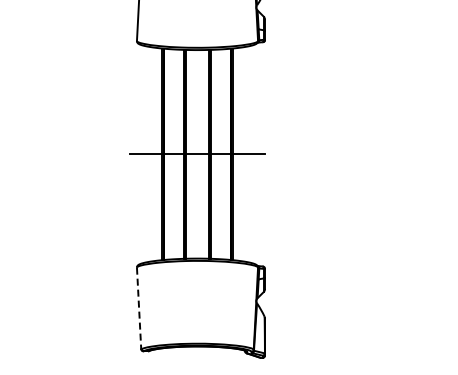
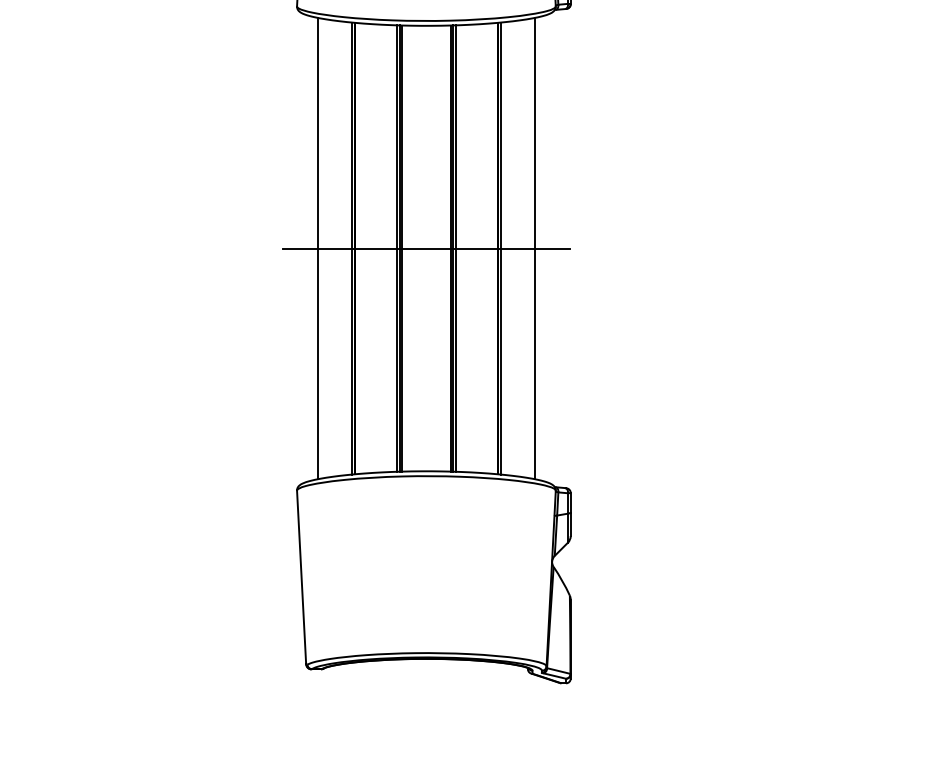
line: (146, 154) -> (317, 248), added
line: (248, 154) -> (535, 248), added
line: (139, 308) -> (302, 577), dashed -> solid

